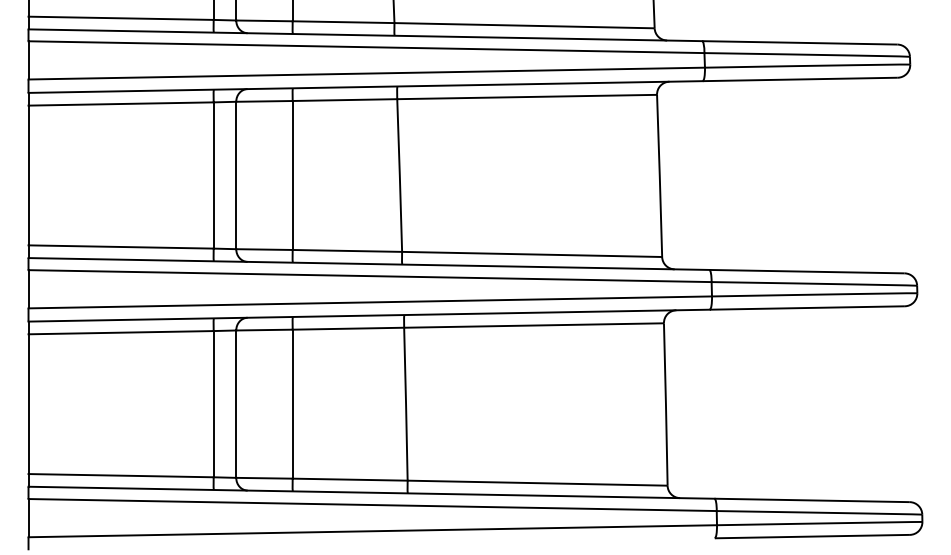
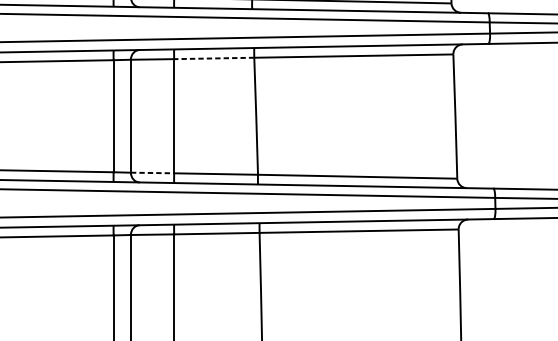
line: (344, 100) -> (213, 58), solid -> dashed
line: (264, 249) -> (152, 172), solid -> dashed

